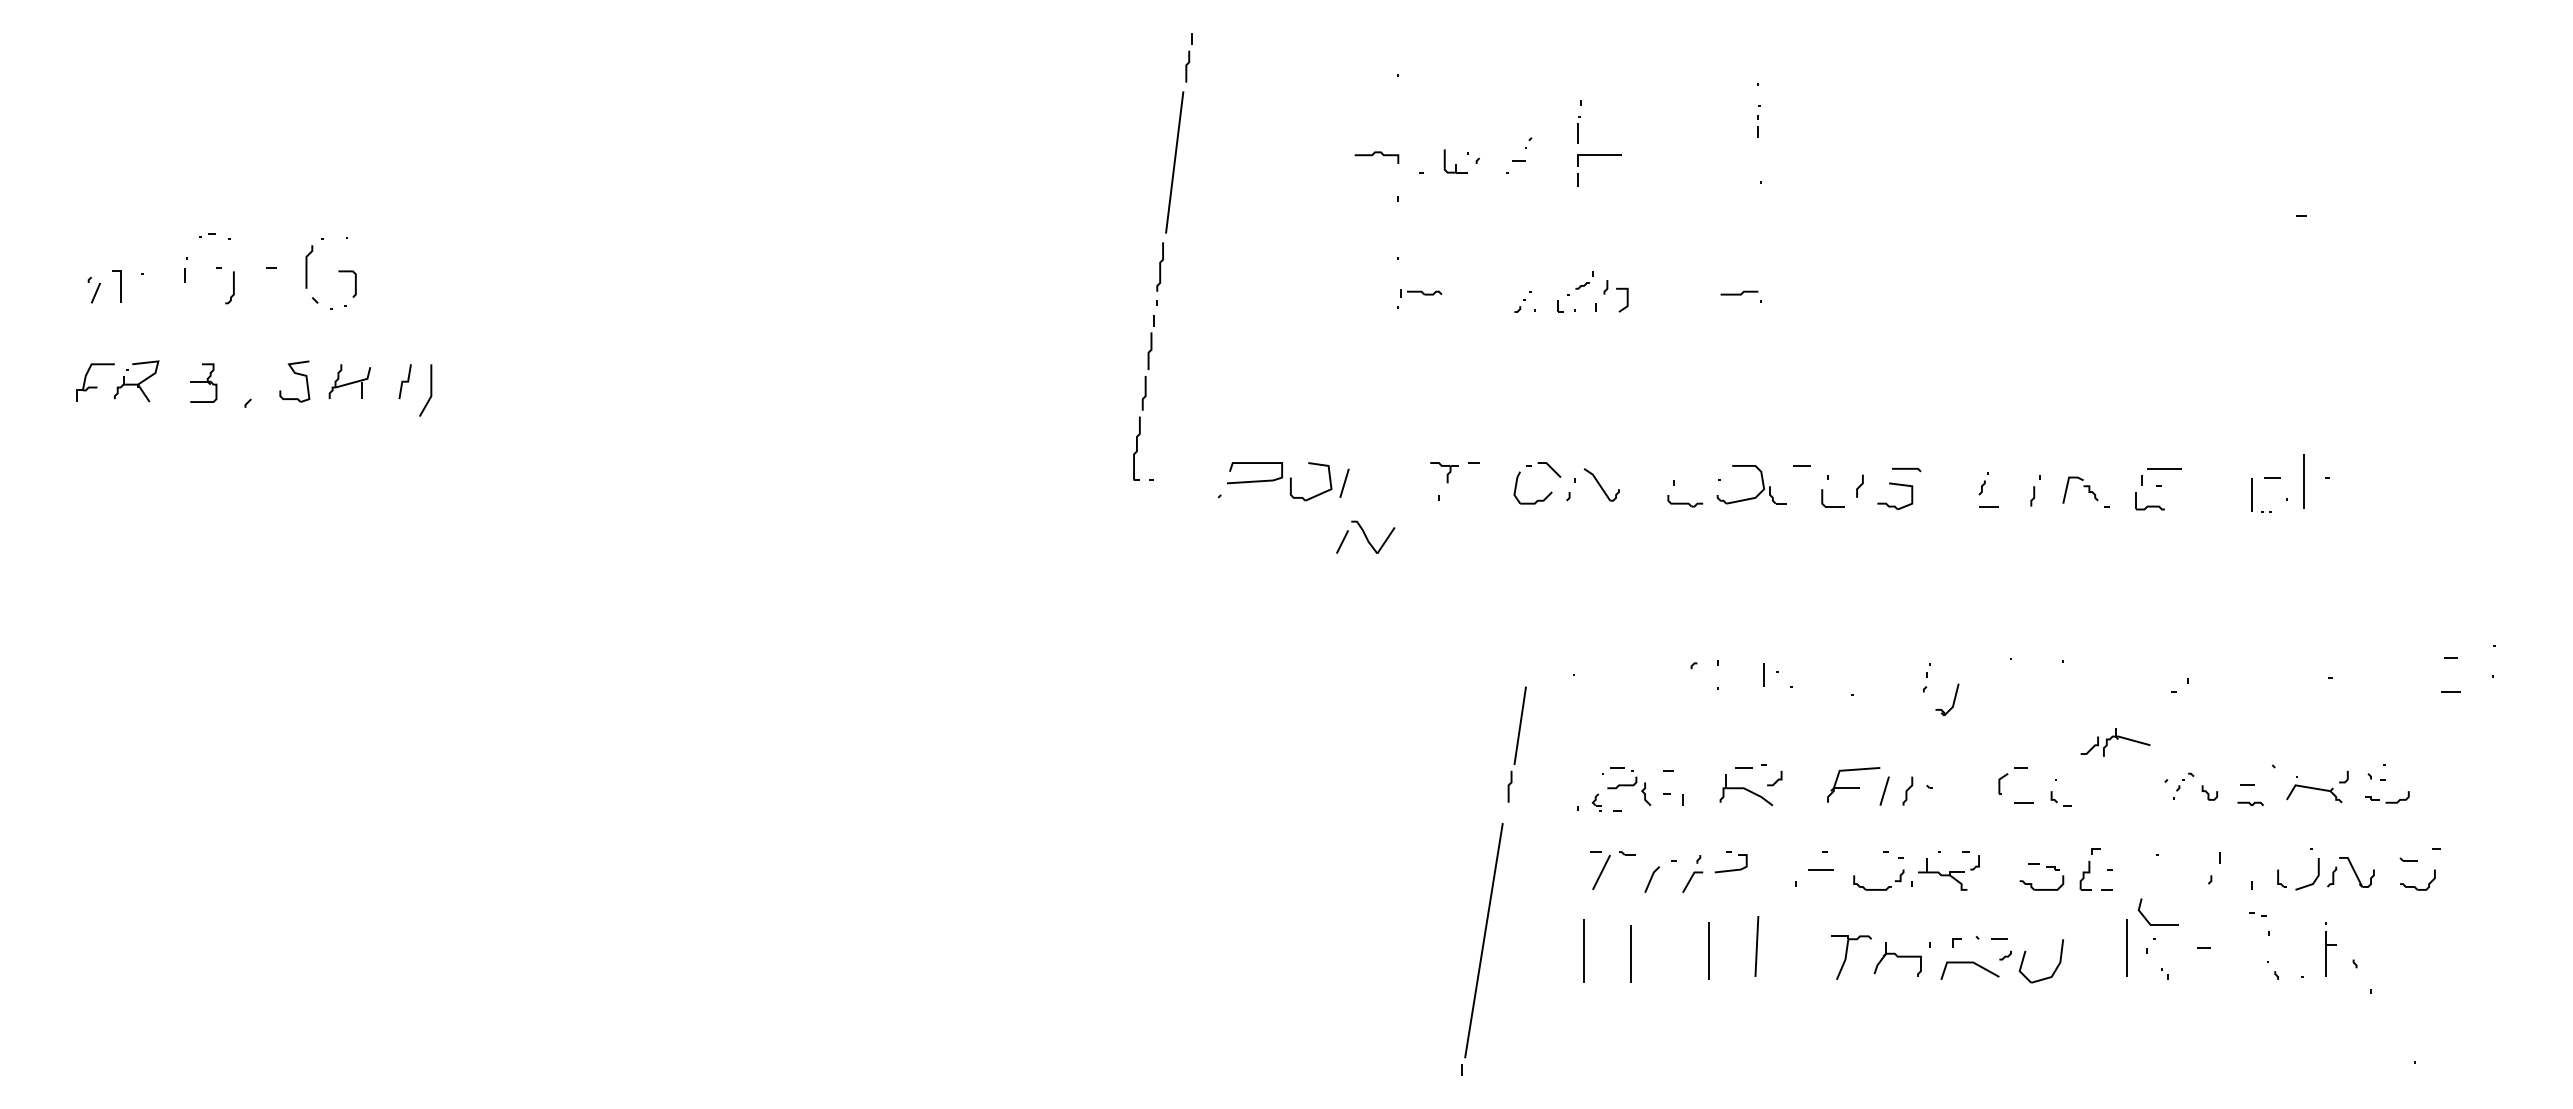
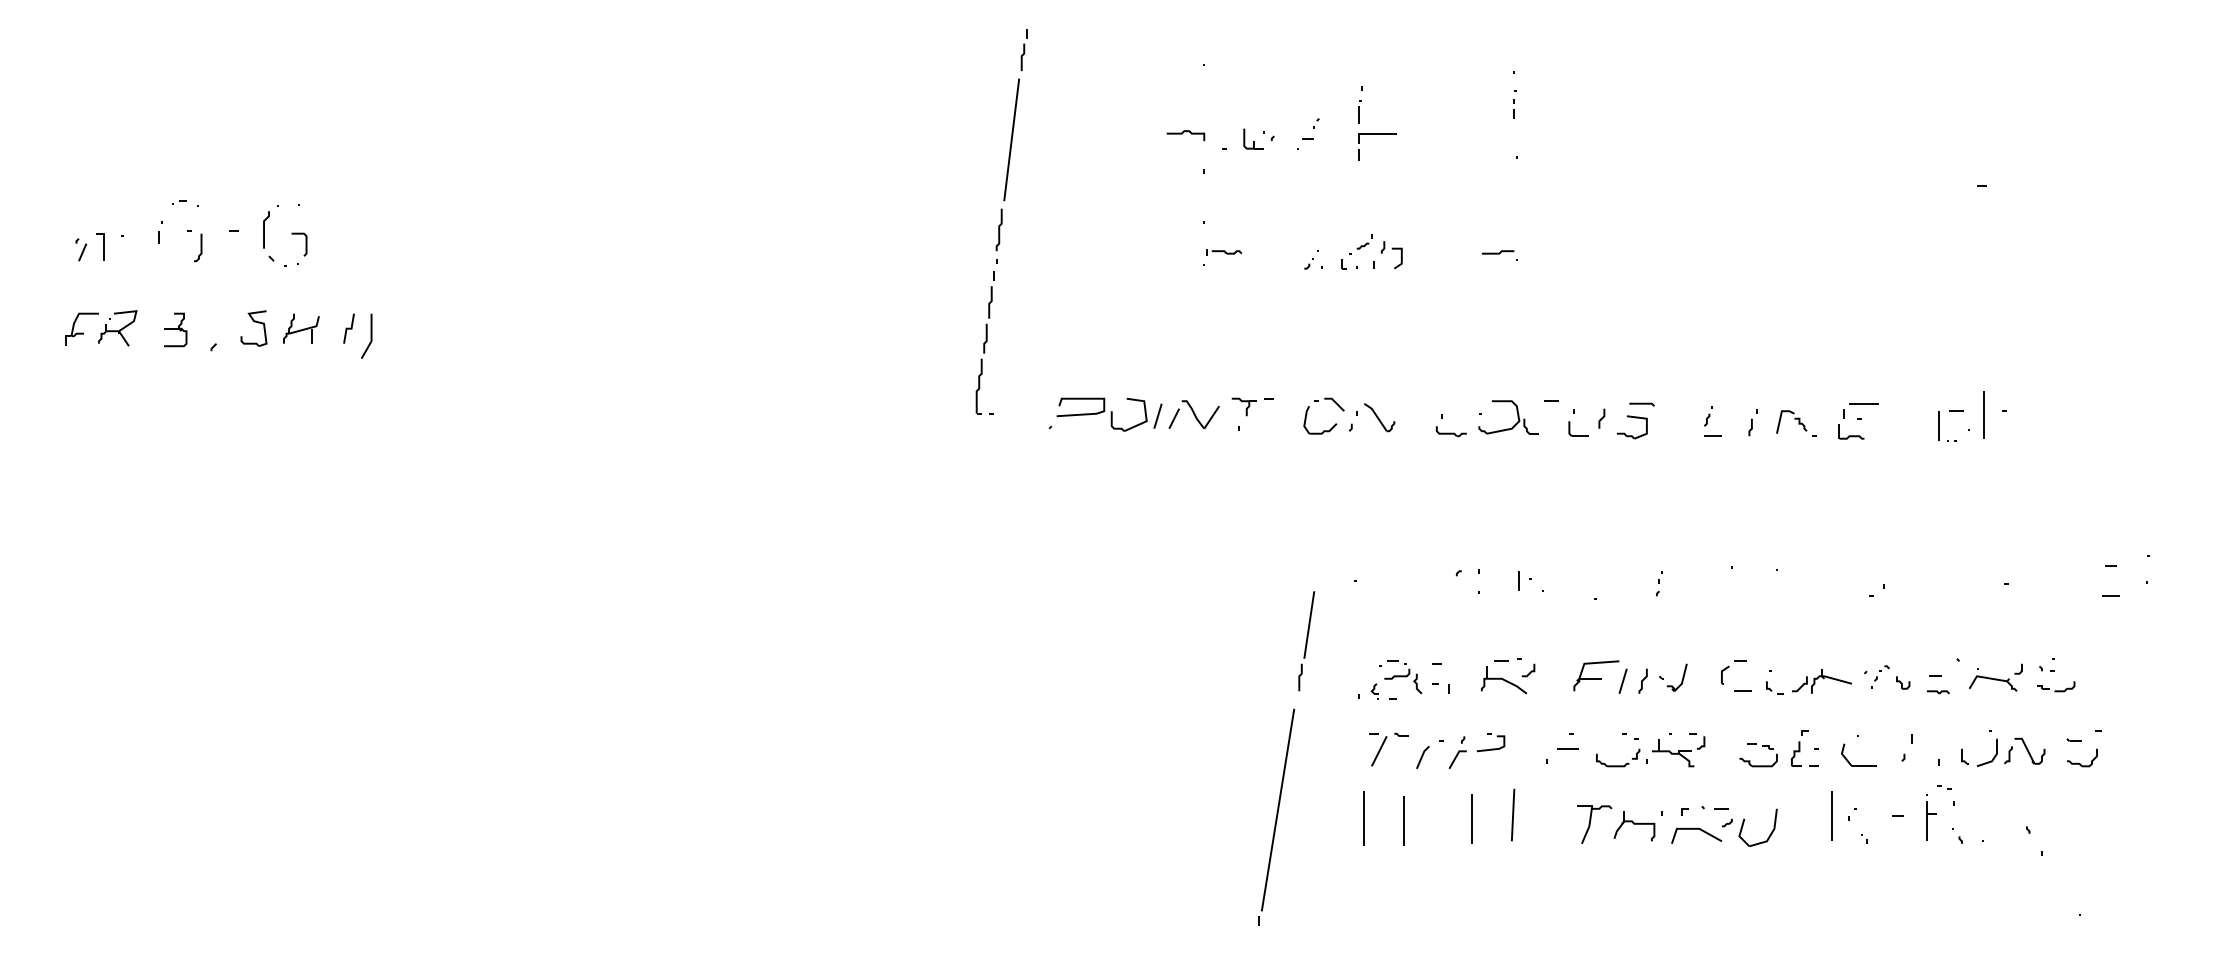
part: (1364, 537) -> (1193, 414), moved
part: (1947, 699) -> (1677, 677), moved
part: (2115, 742) -> (1821, 681), moved
part: (2157, 923) -> (1858, 765), moved
part: (2330, 949) -> (1931, 817), moved

